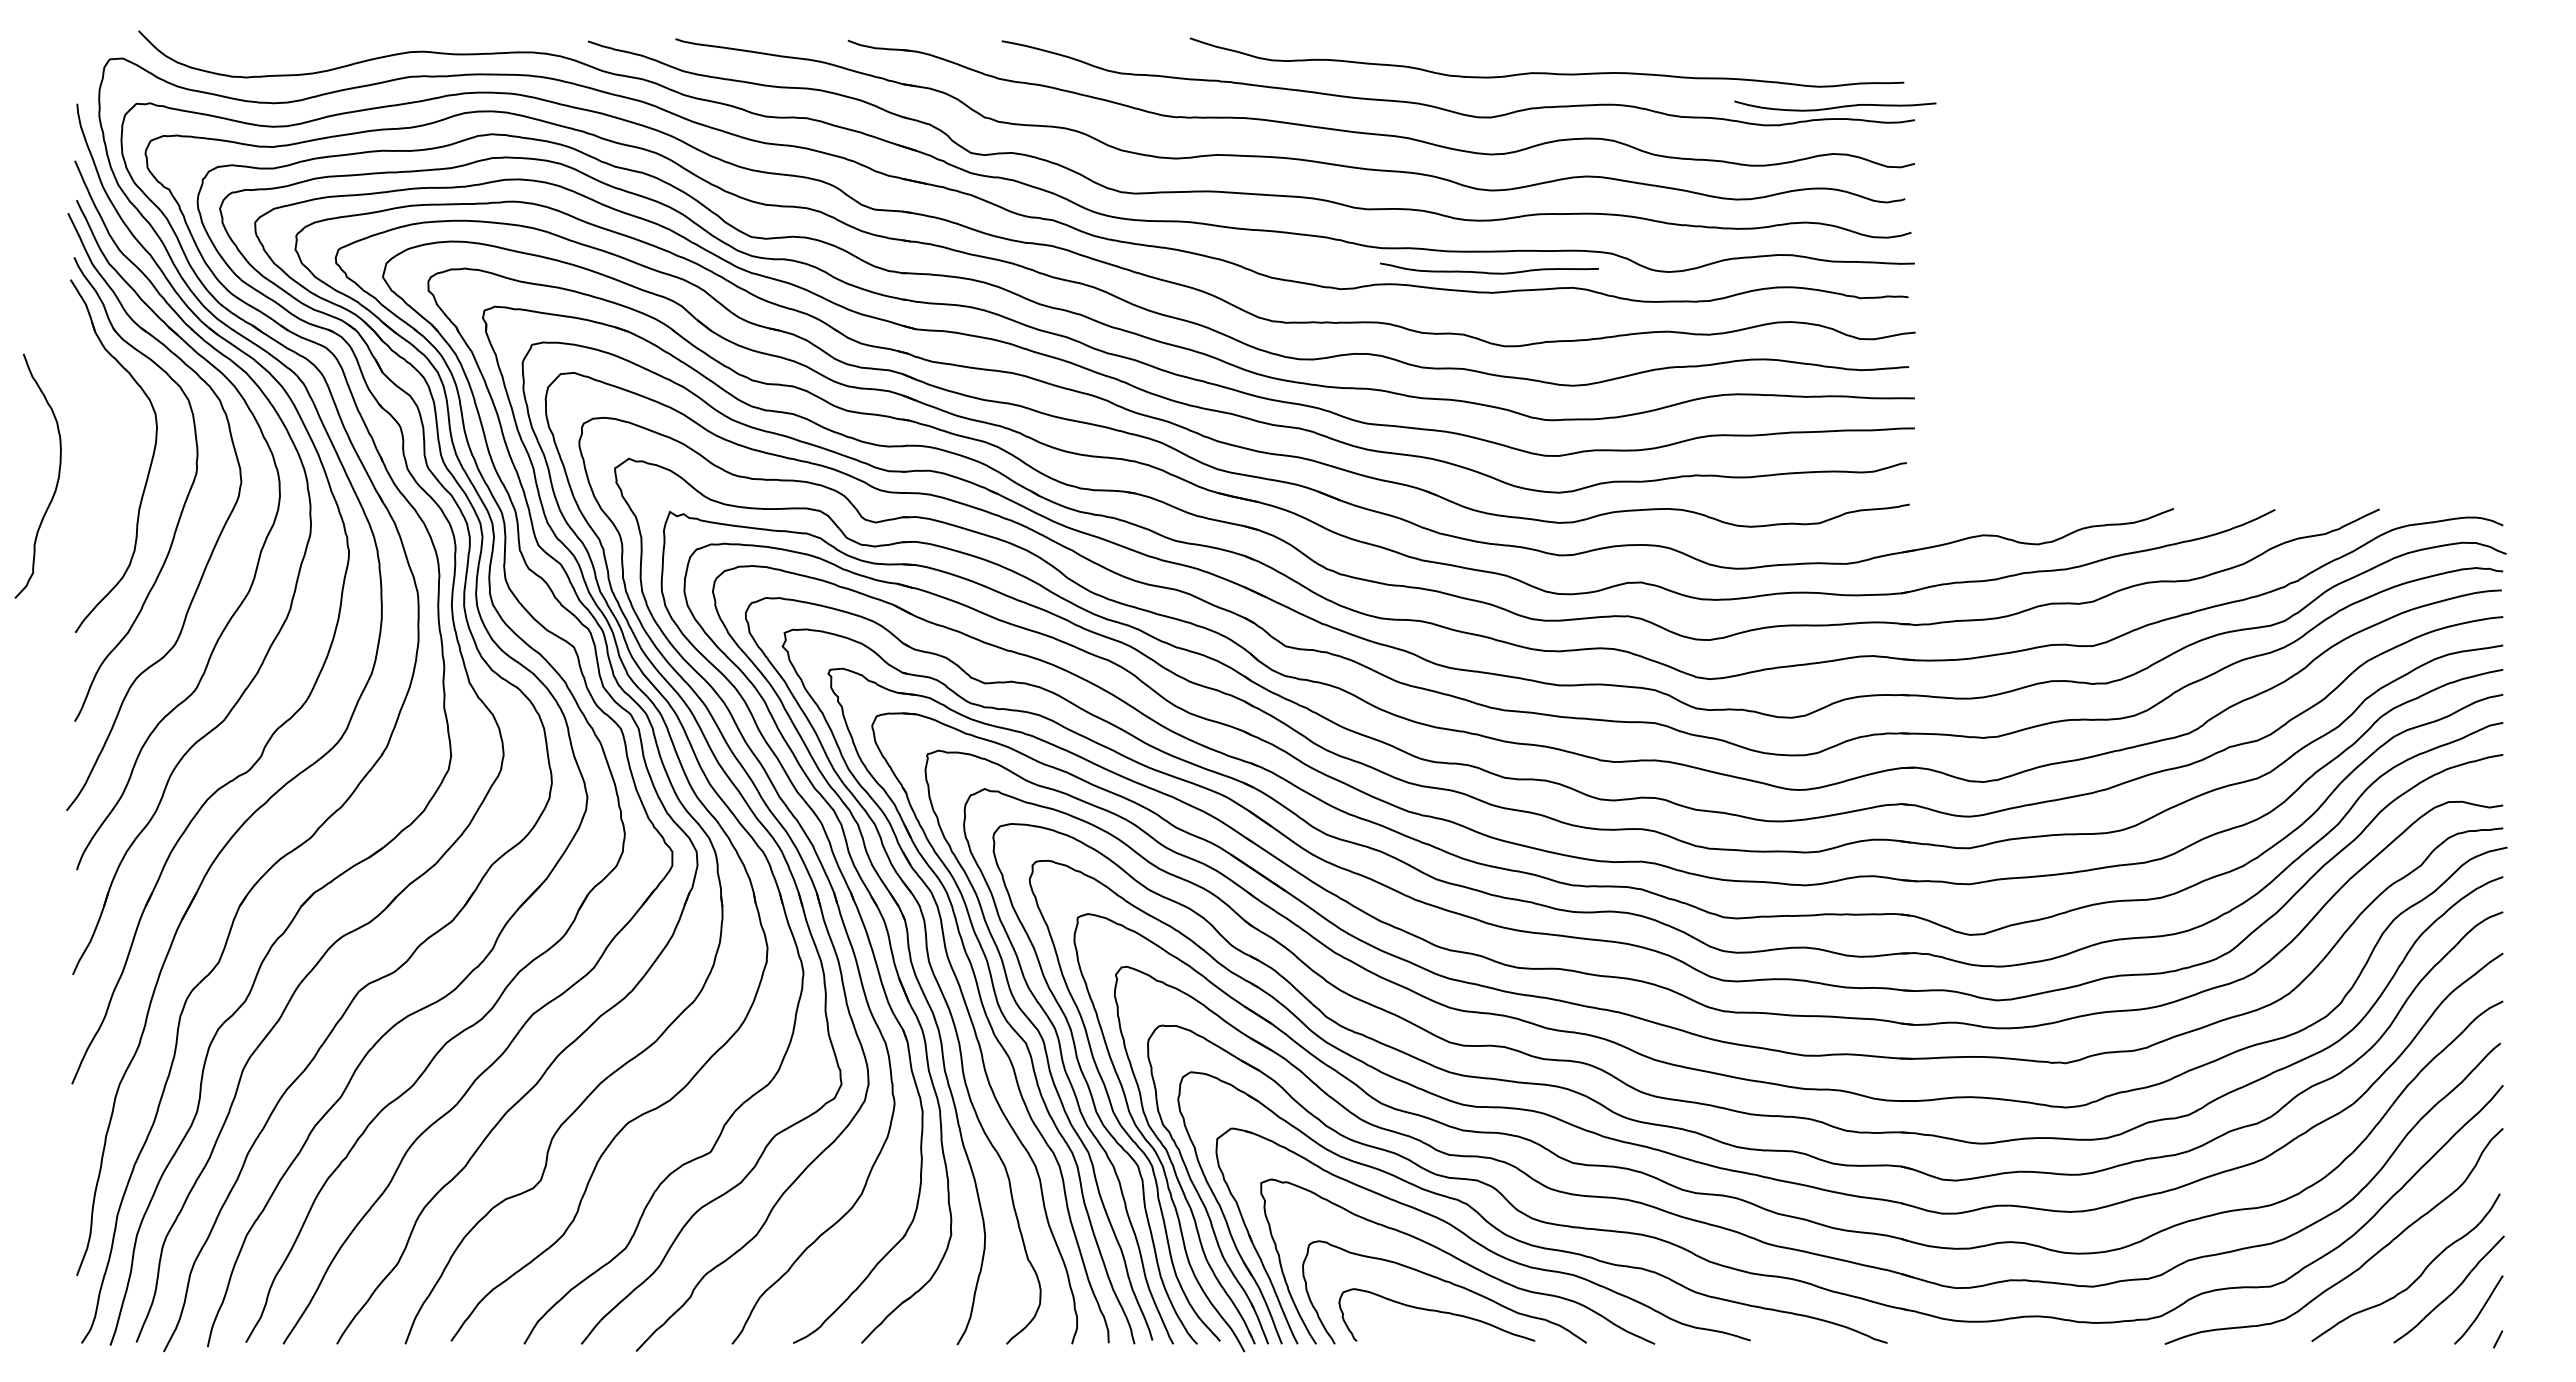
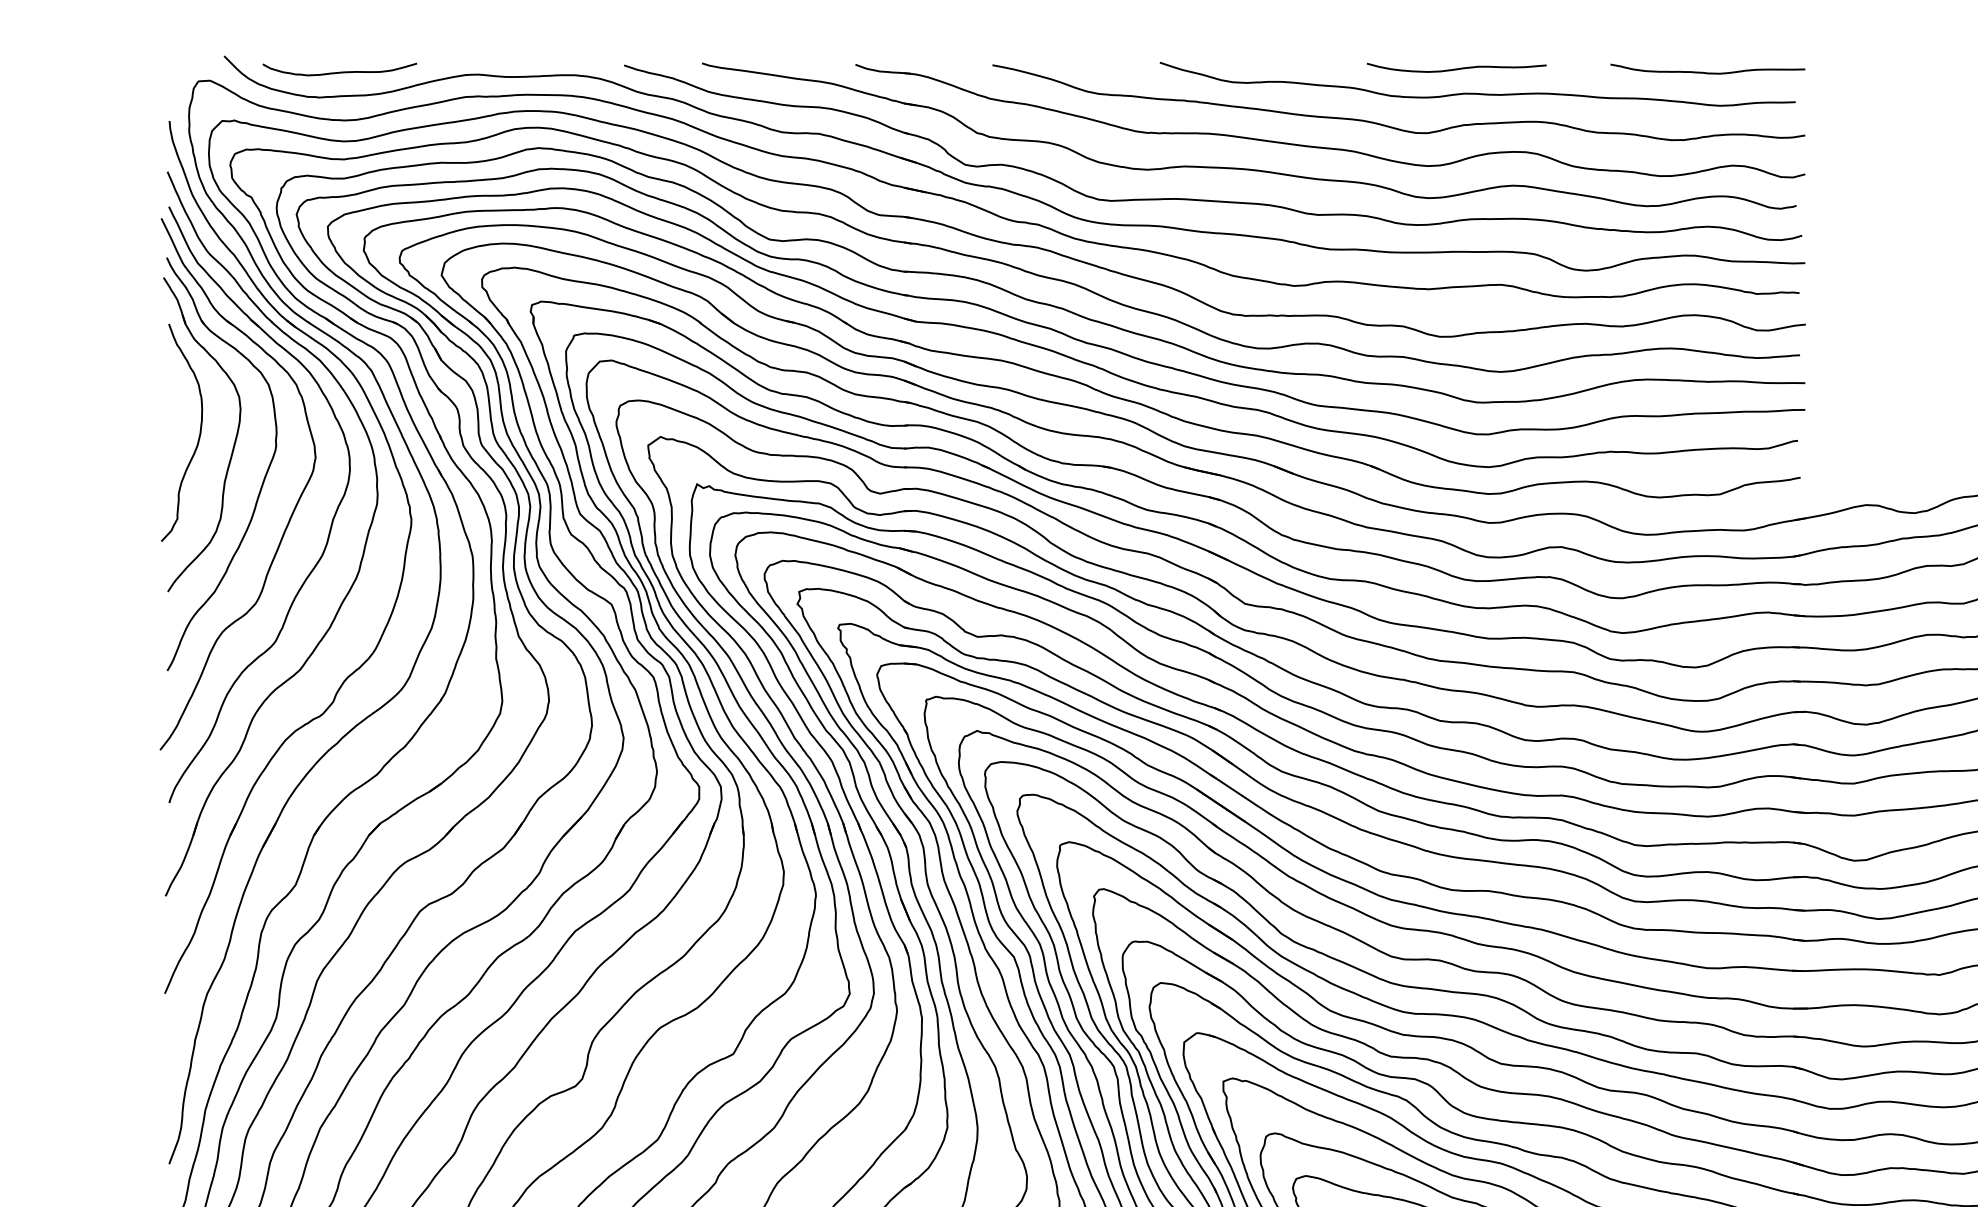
curve: (268, 48) -> (339, 71), added
curve: (1835, 106) -> (1456, 68), moved
curve: (1489, 272) -> (1707, 72), moved
curve: (57, 478) -> (199, 434), moved

